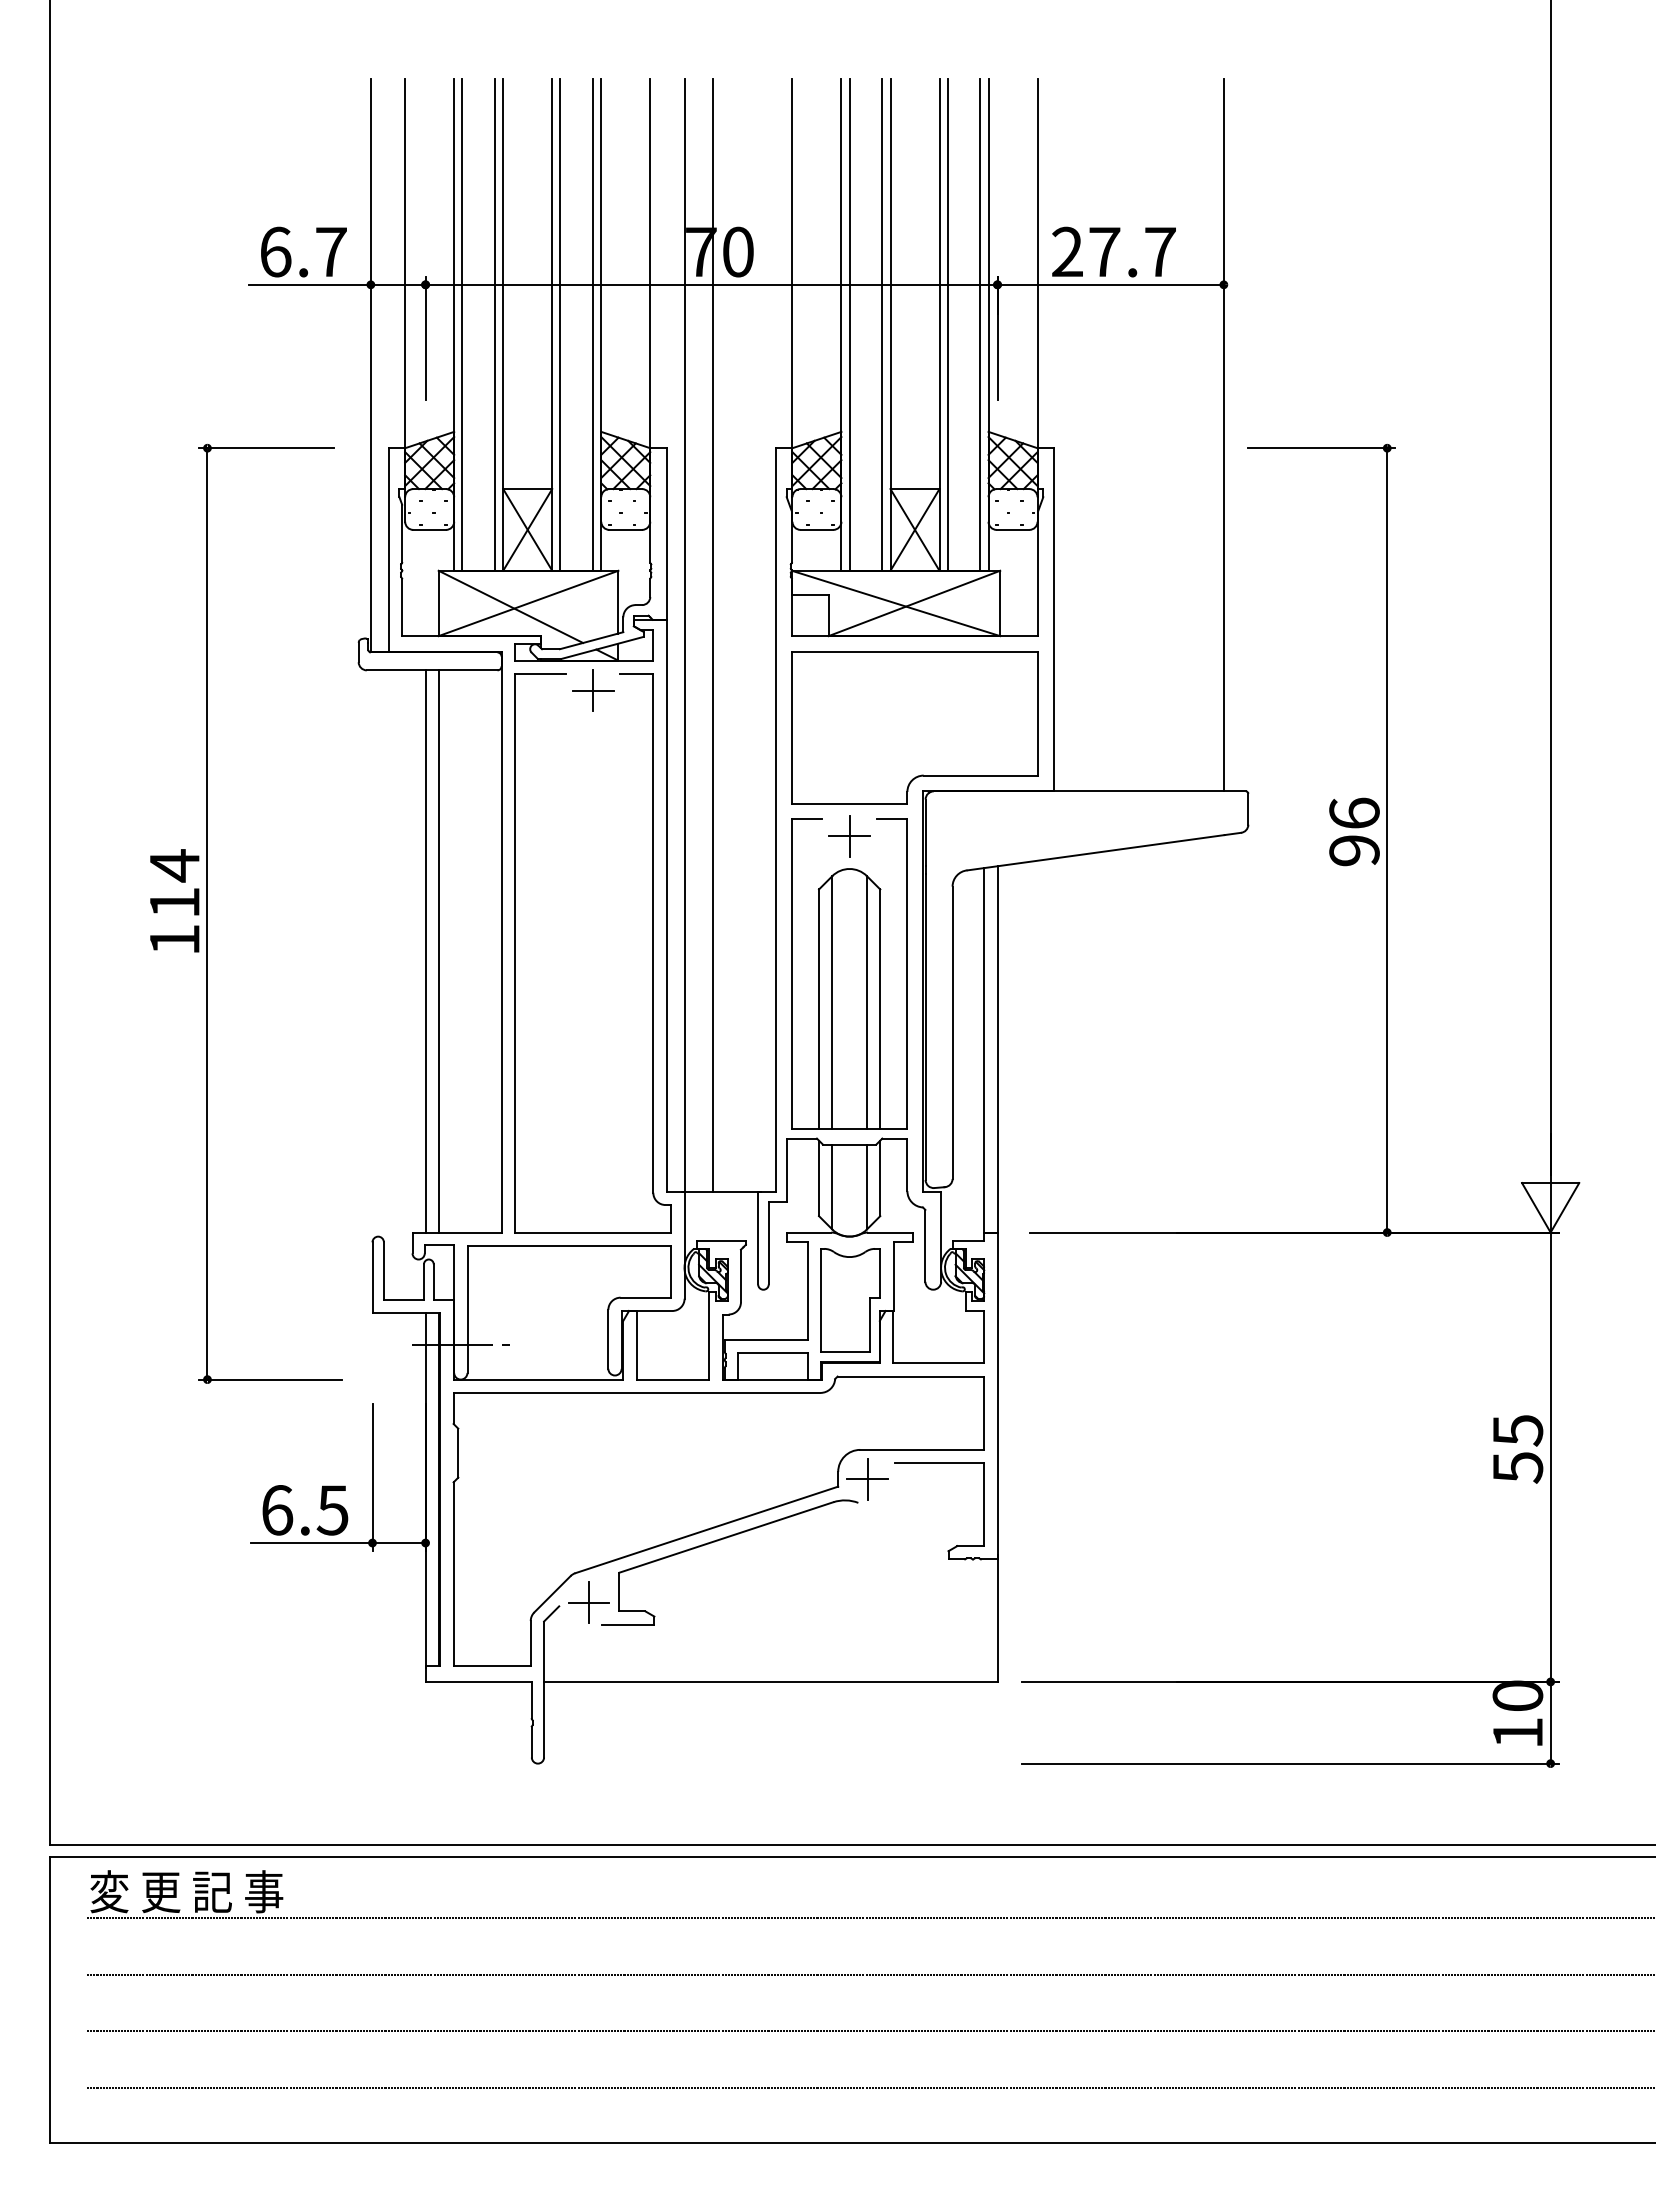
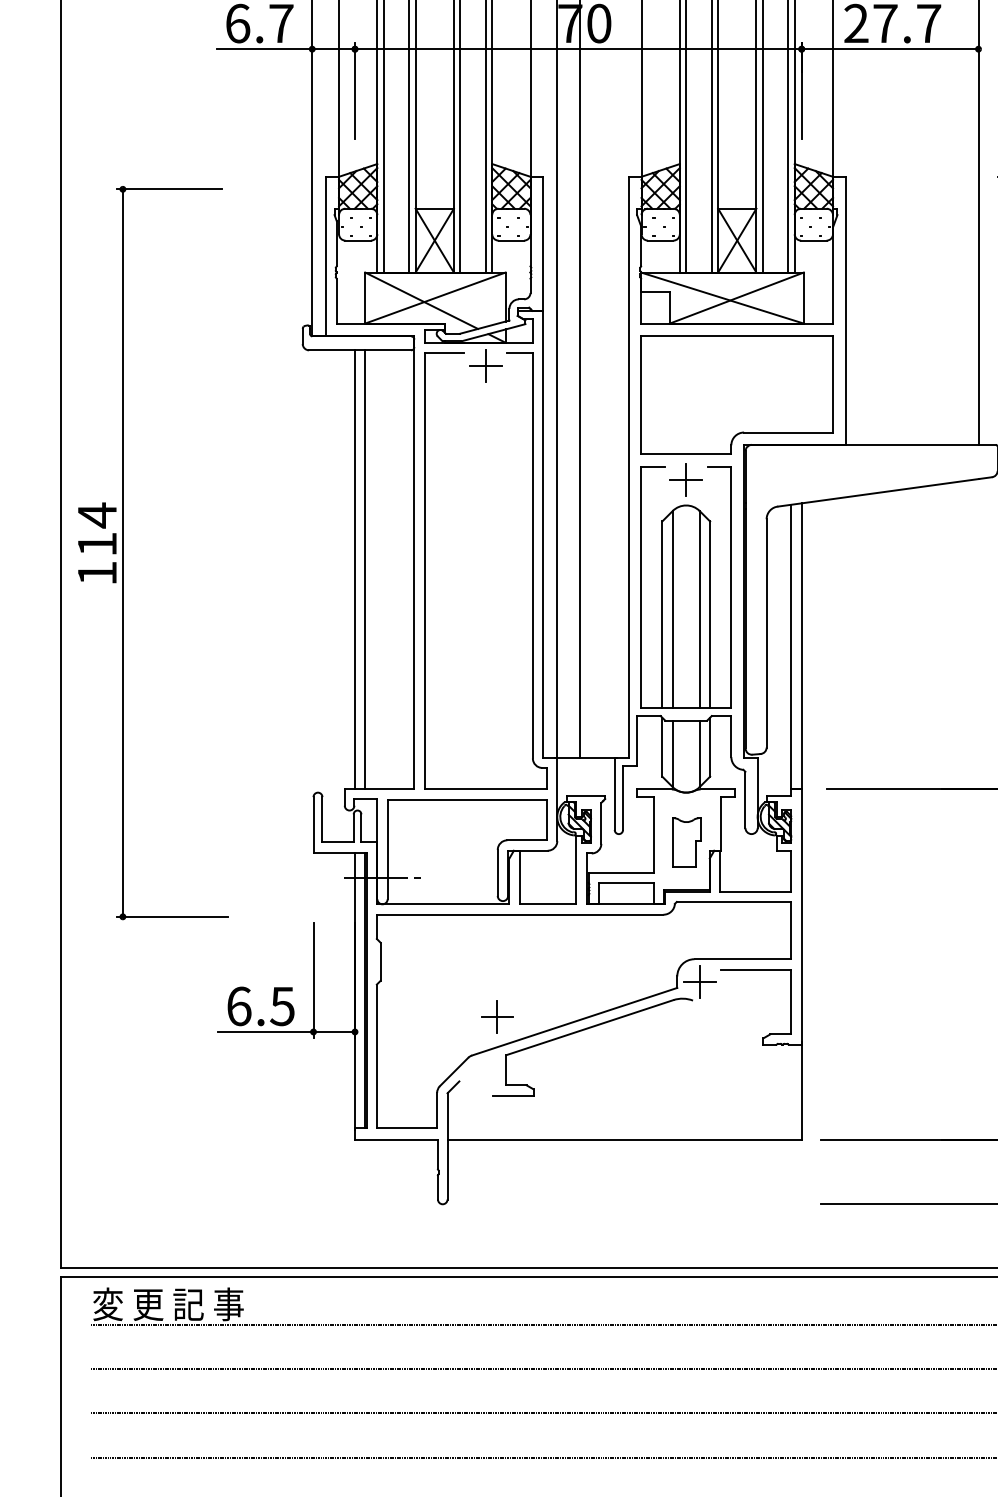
part: (207, 913) -> (122, 552), moved
part: (850, 1300) -> (686, 842), size x0.6
part: (588, 1602) -> (497, 1016), moved

